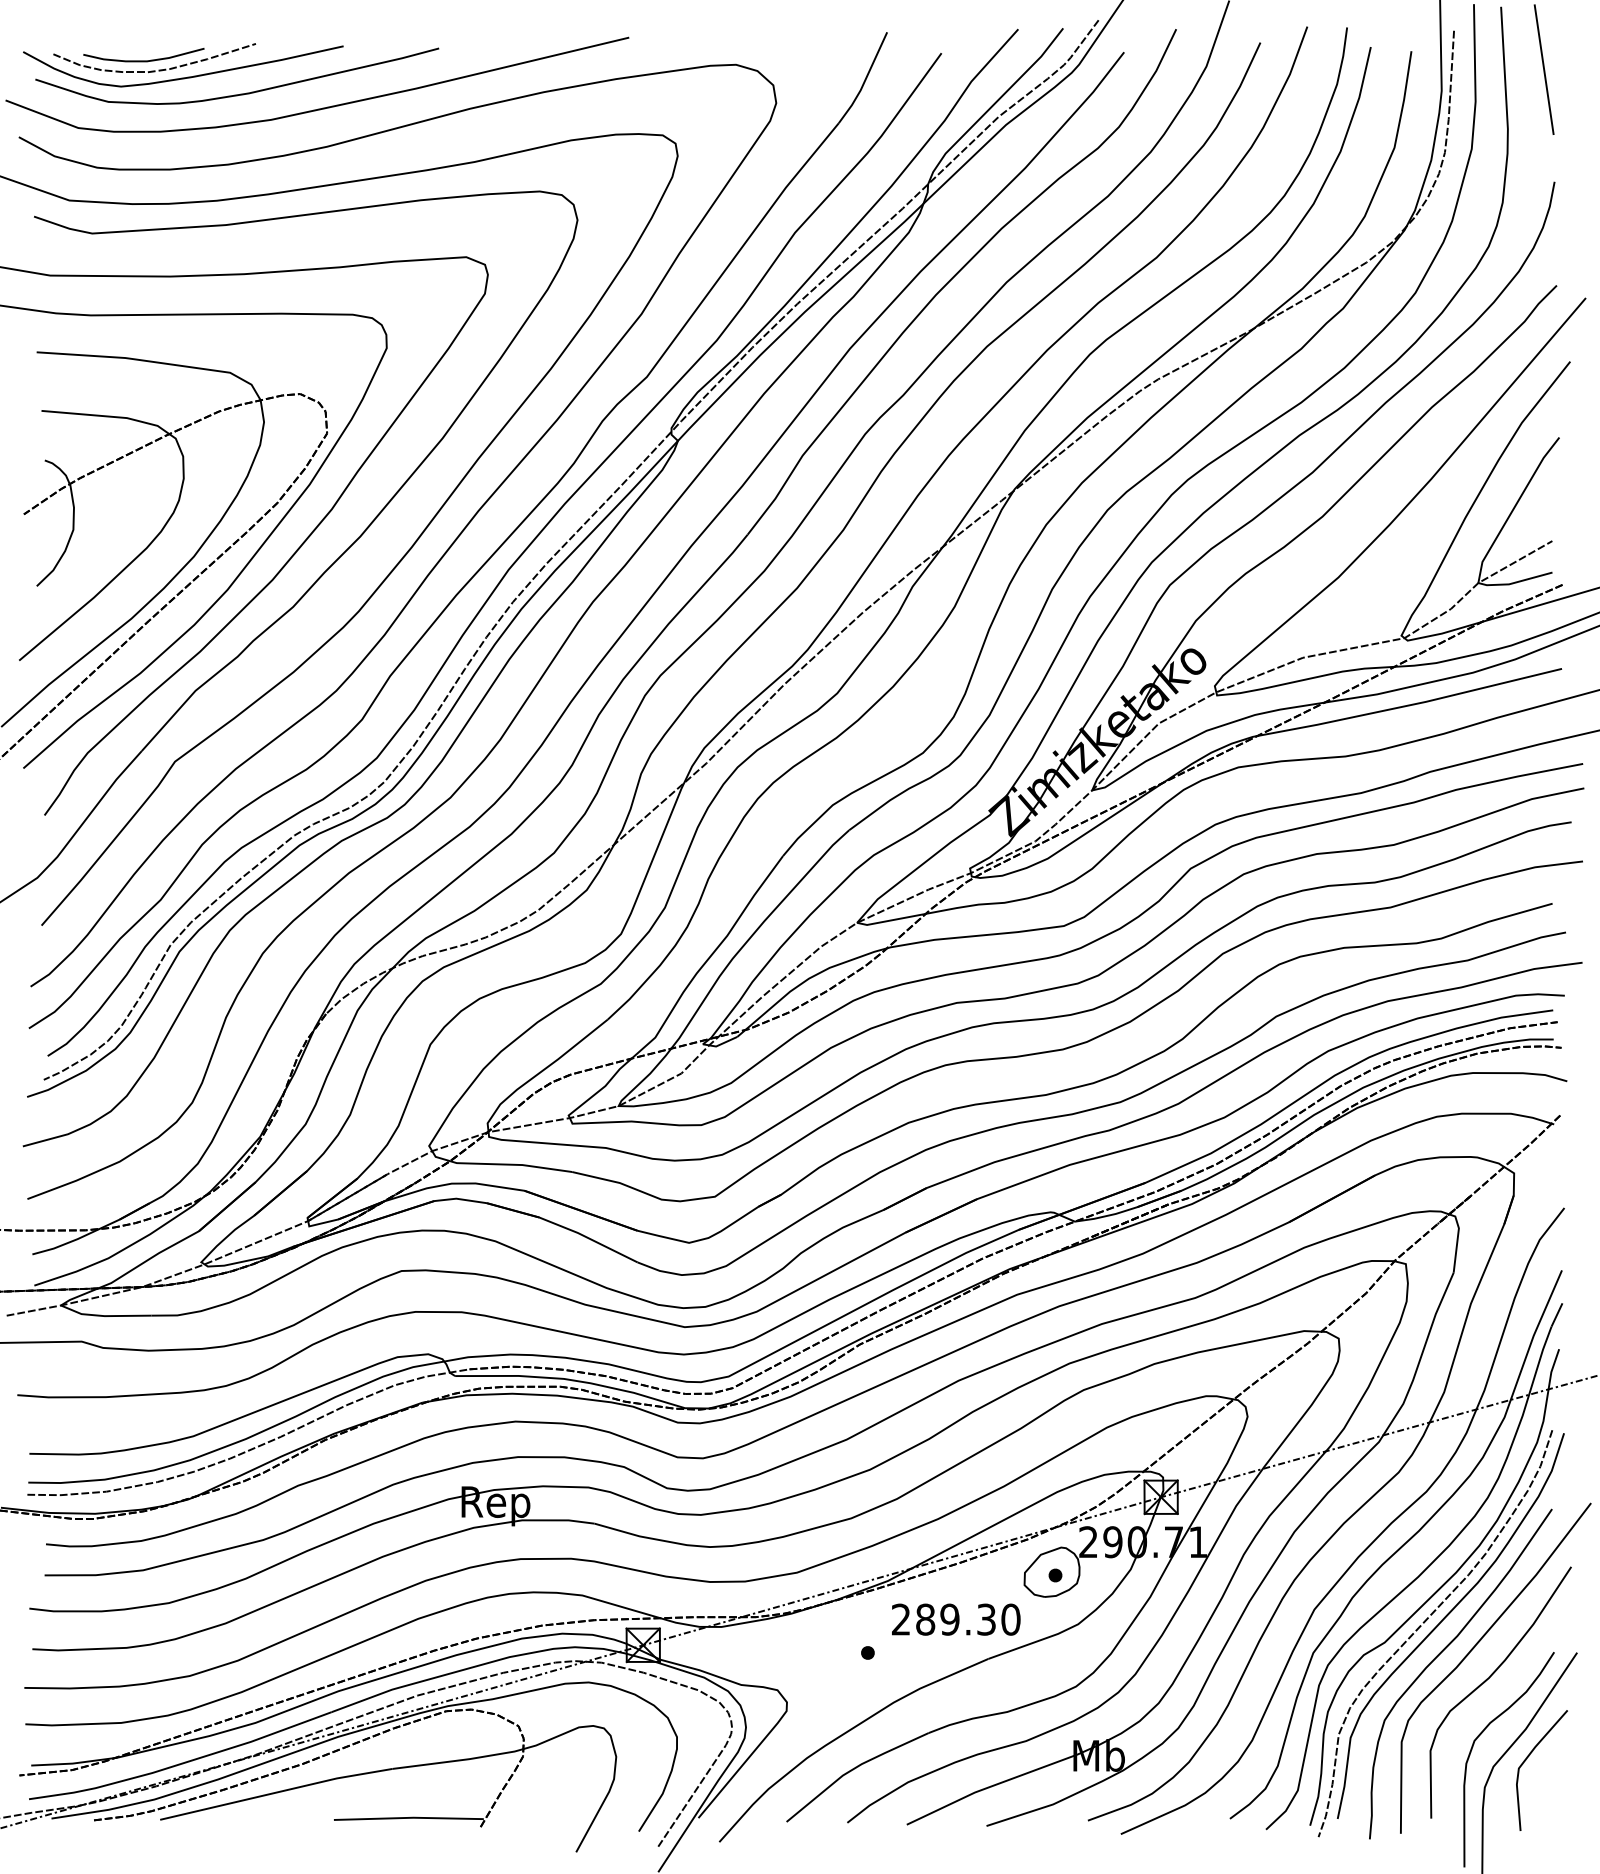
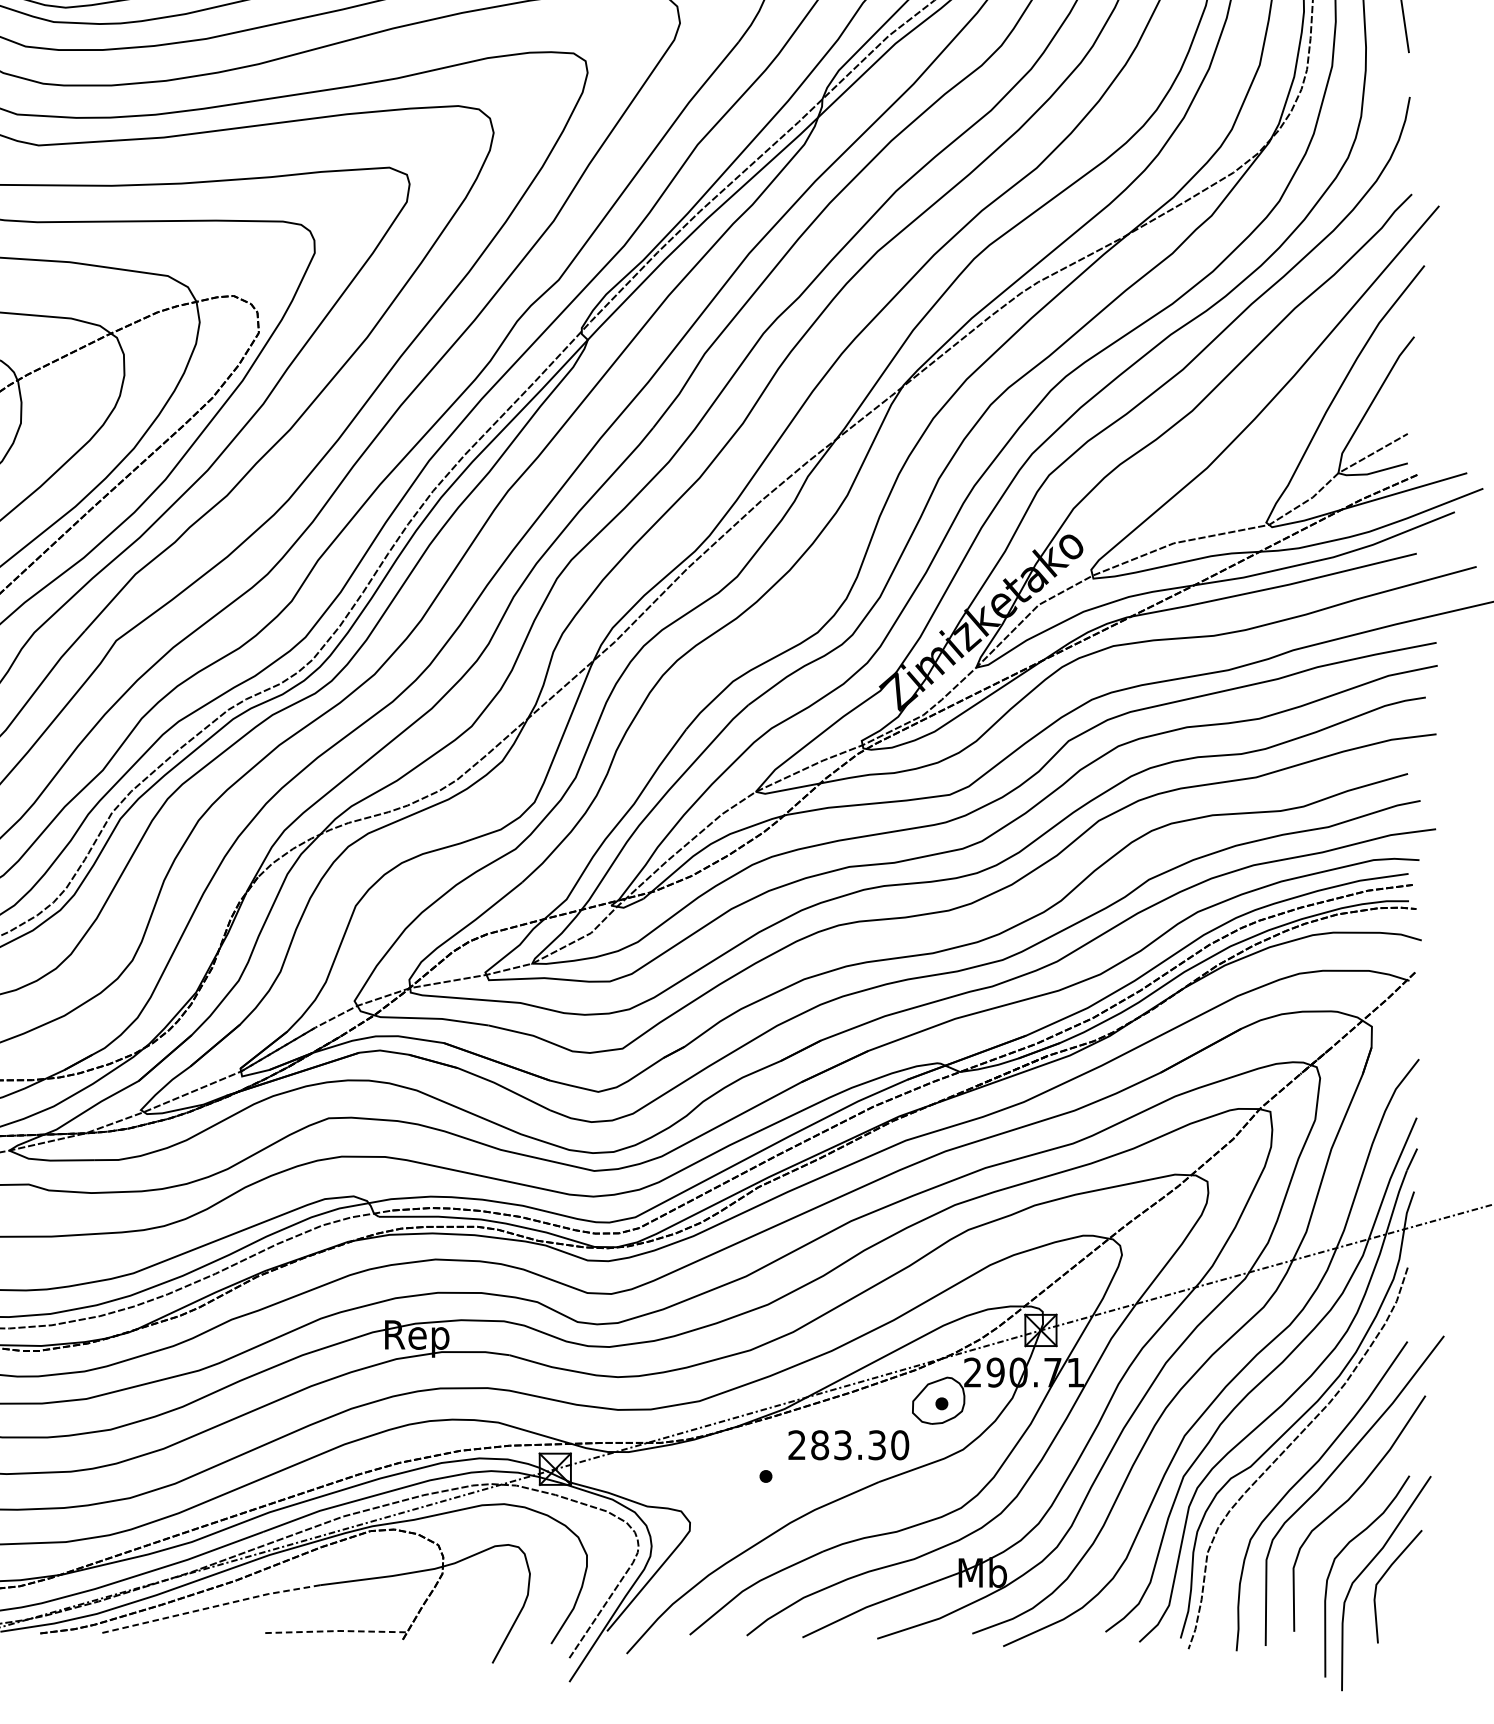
text: (949, 1619) -> (842, 1445), 289.30 -> 283.30
curve: (1444, 1619) -> (1306, 1445), removed
line: (276, 1792) -> (211, 1607), solid -> dashed
line: (409, 1817) -> (336, 1630), solid -> dashed

